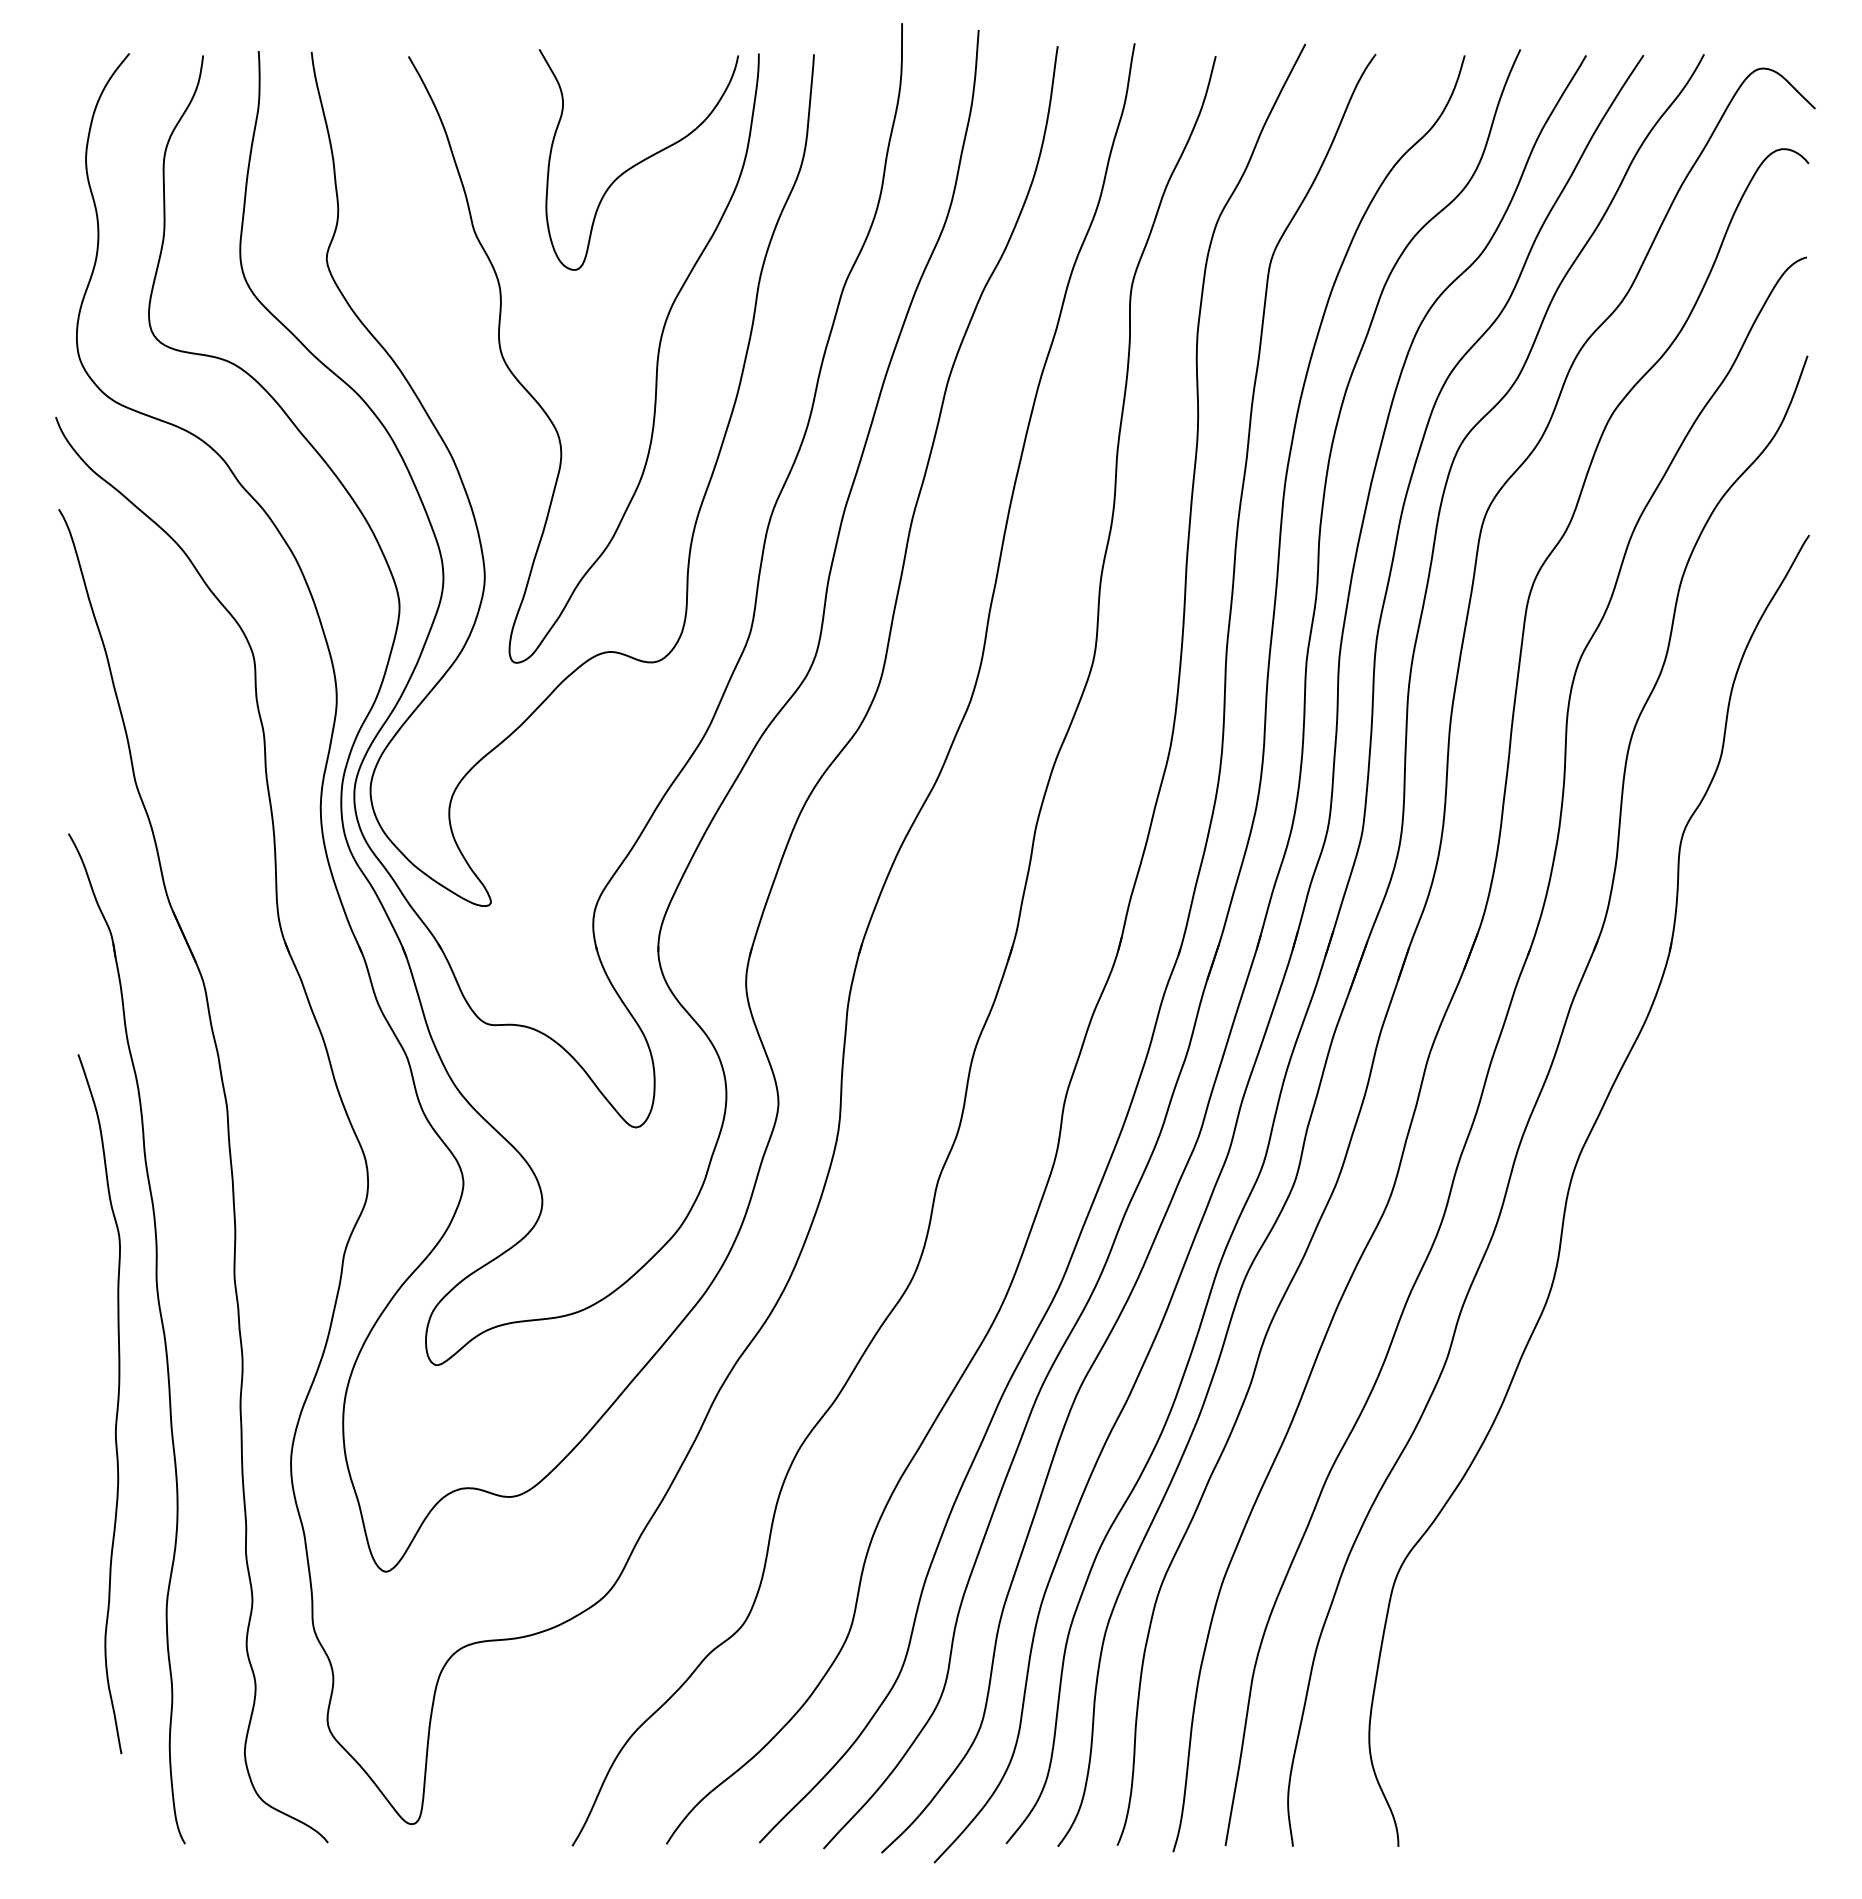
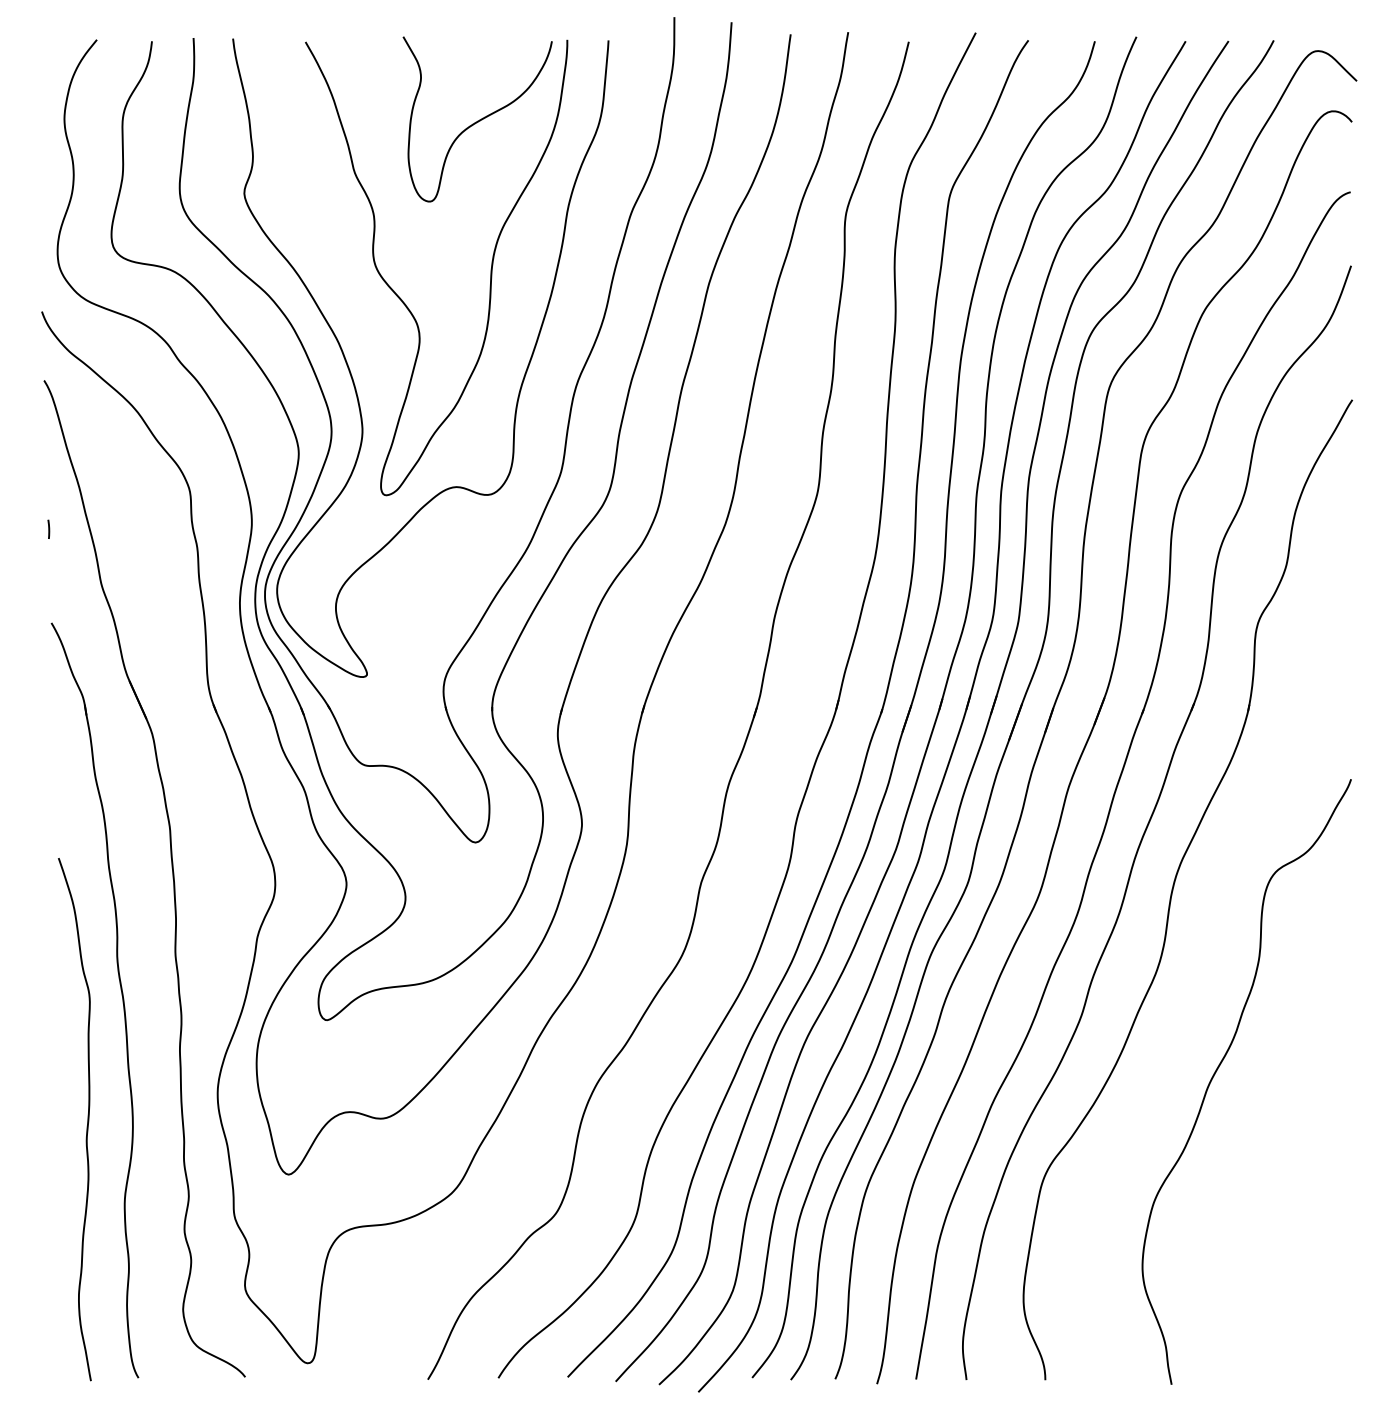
line: (64, 708) -> (48, 529), added
curve: (116, 1407) -> (87, 1122), moved
curve: (1633, 1424) -> (1221, 1064), added

